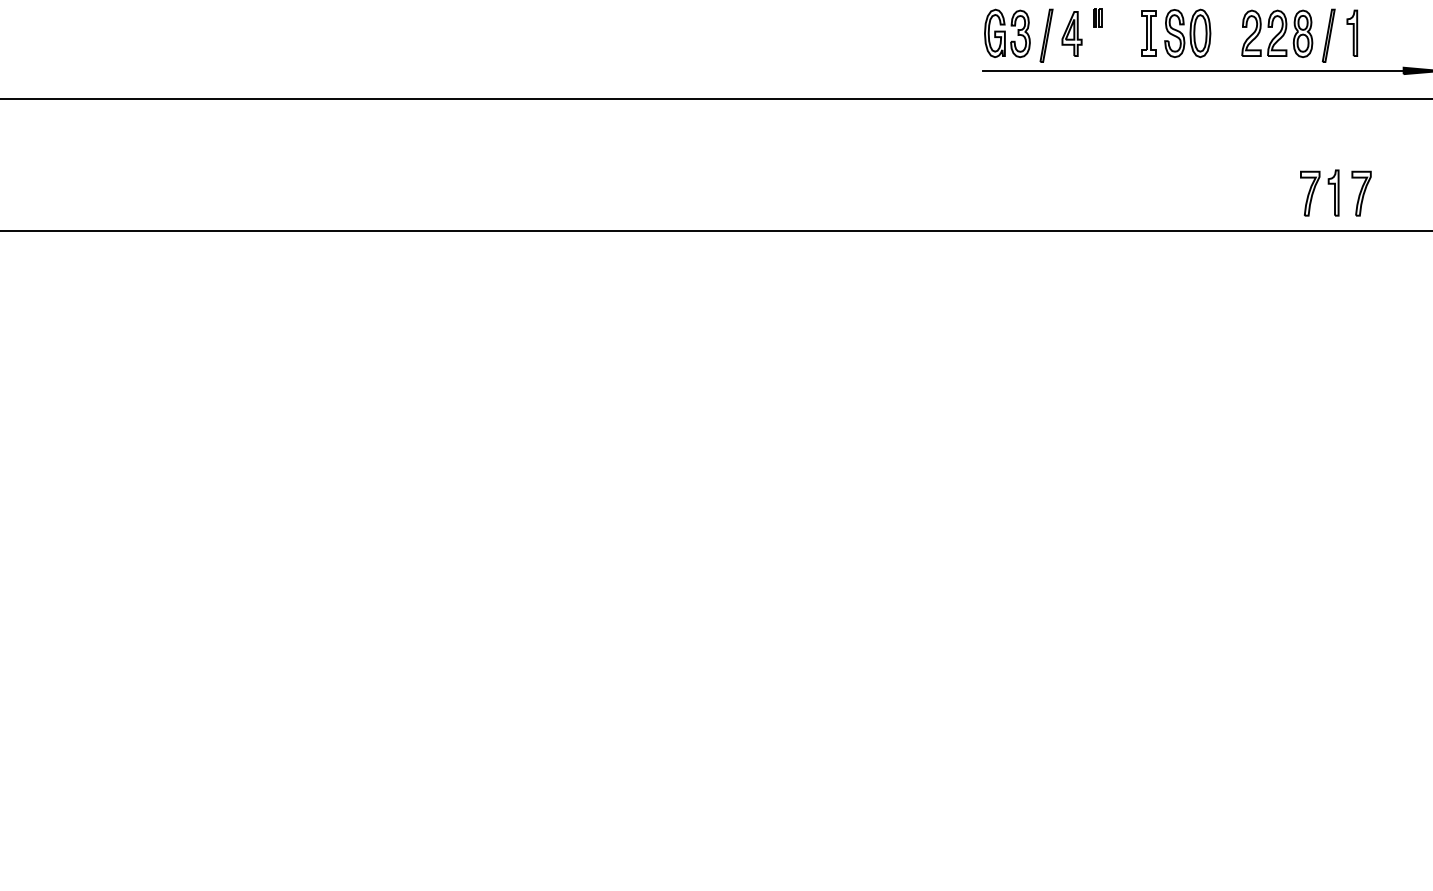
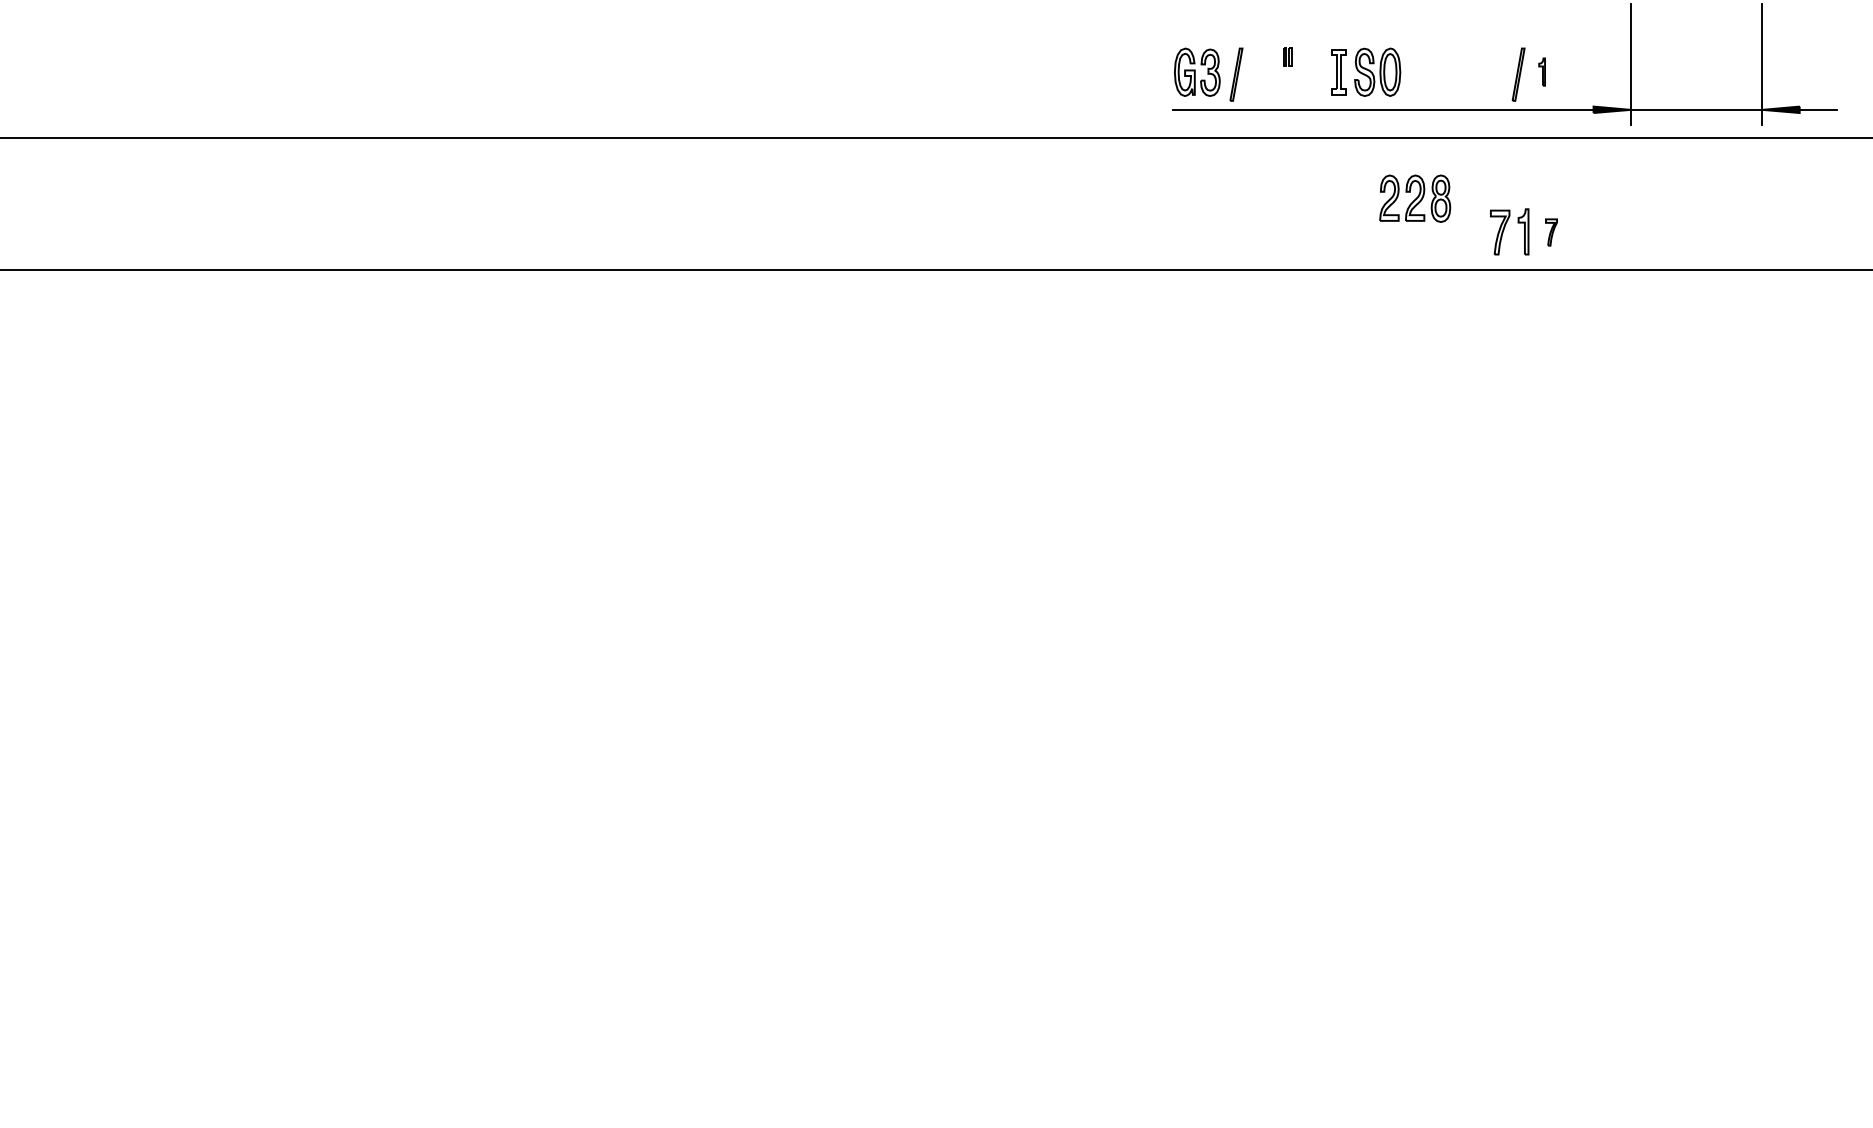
part: (1351, 32) -> (1541, 71), size x0.6
part: (1071, 33) -> (1261, 72), removed
part: (1277, 33) -> (1415, 198), moved
part: (1361, 193) -> (1551, 232), size x0.6

